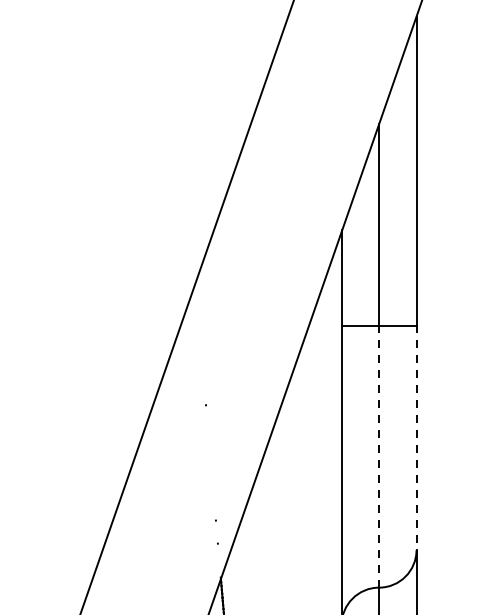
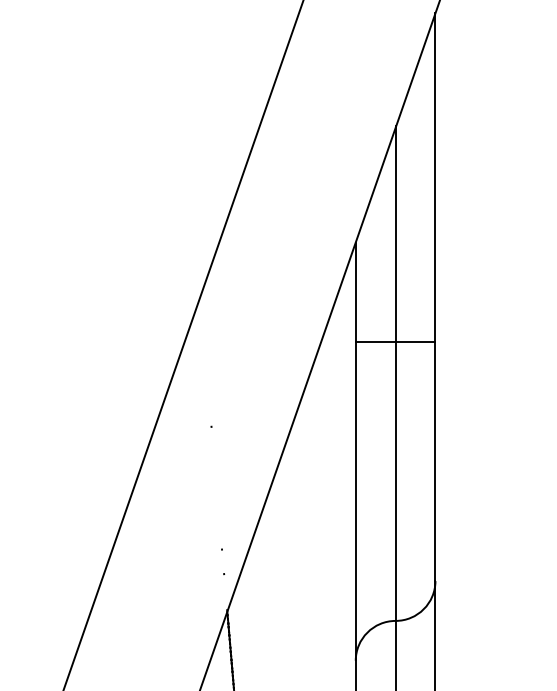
line: (416, 437) -> (435, 461), dashed -> solid
line: (378, 456) -> (395, 481), dashed -> solid

